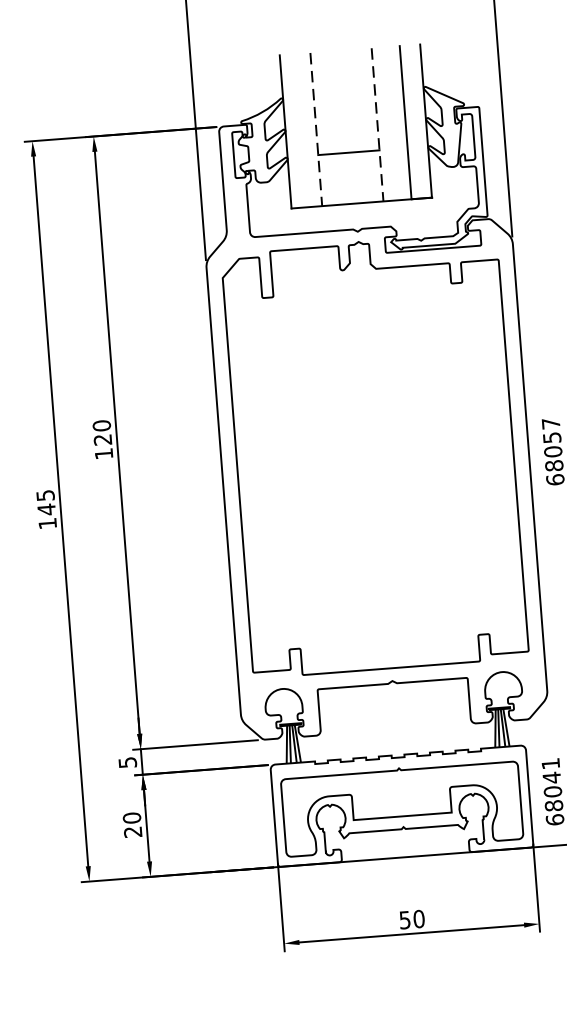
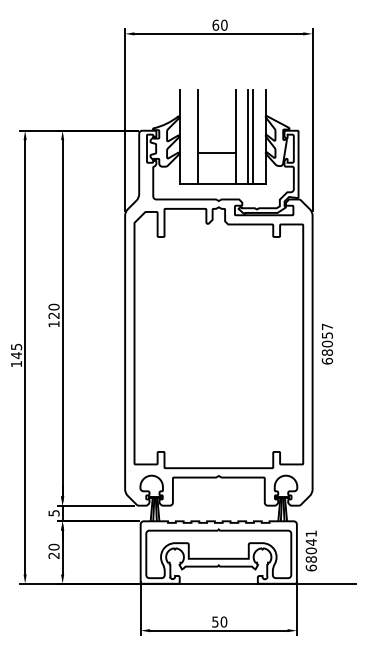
line: (398, 122) -> (248, 136), added
line: (376, 124) -> (235, 136), dashed -> solid
line: (316, 128) -> (198, 136), dashed -> solid

